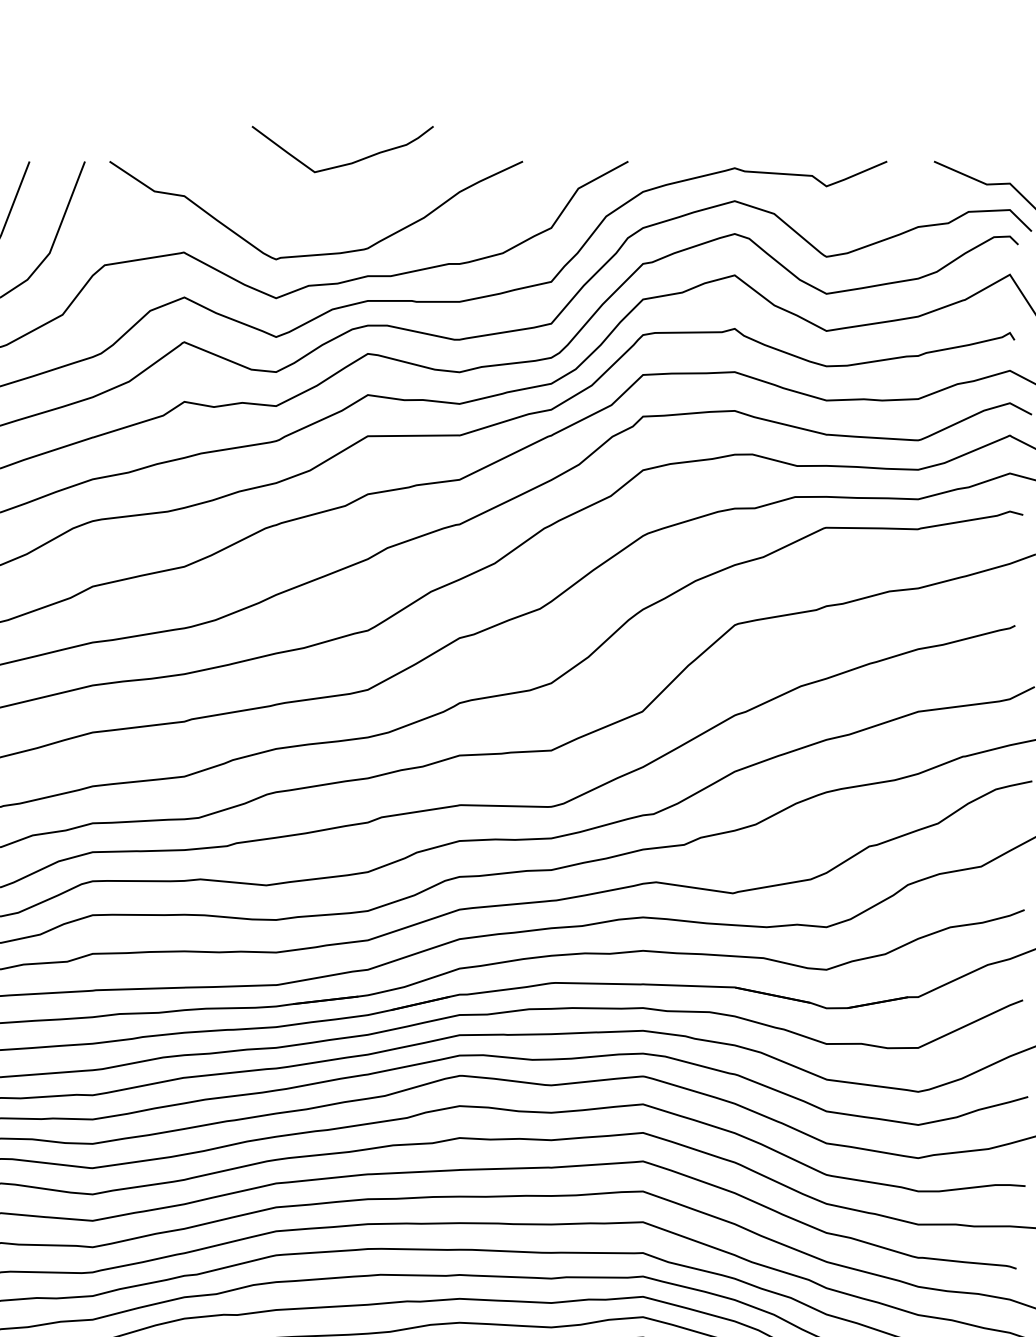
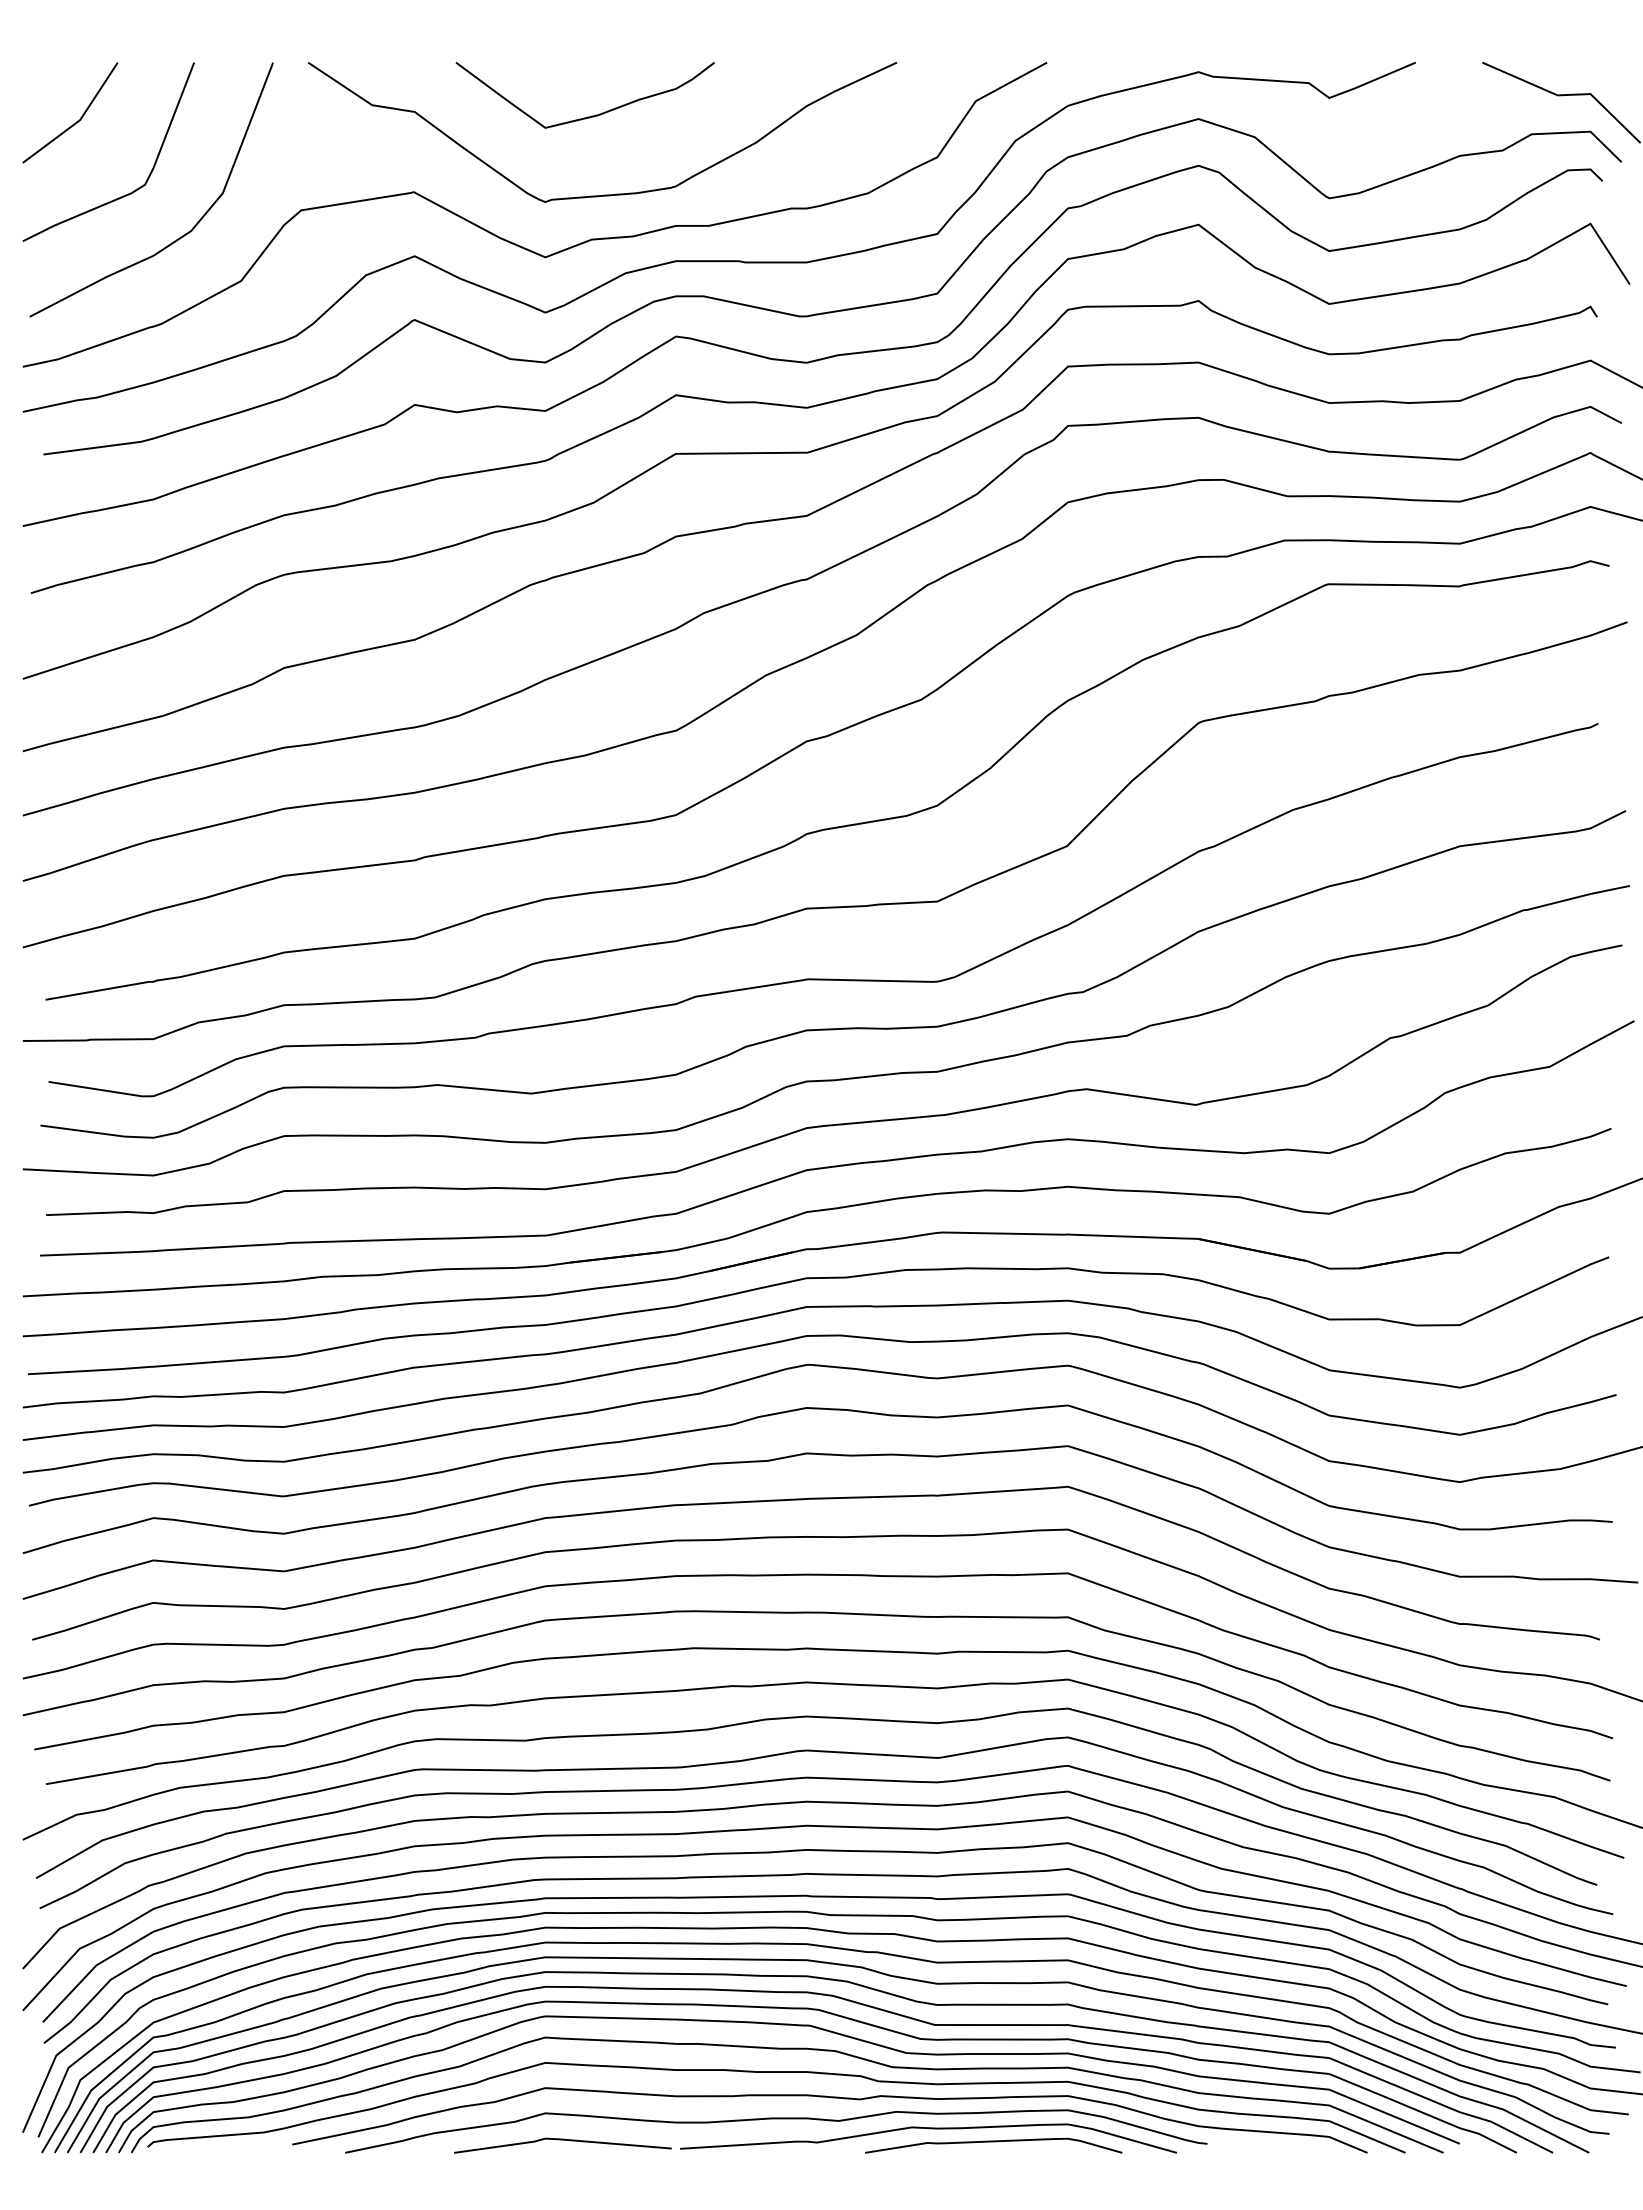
curve: (347, 163) -> (591, 115), moved

